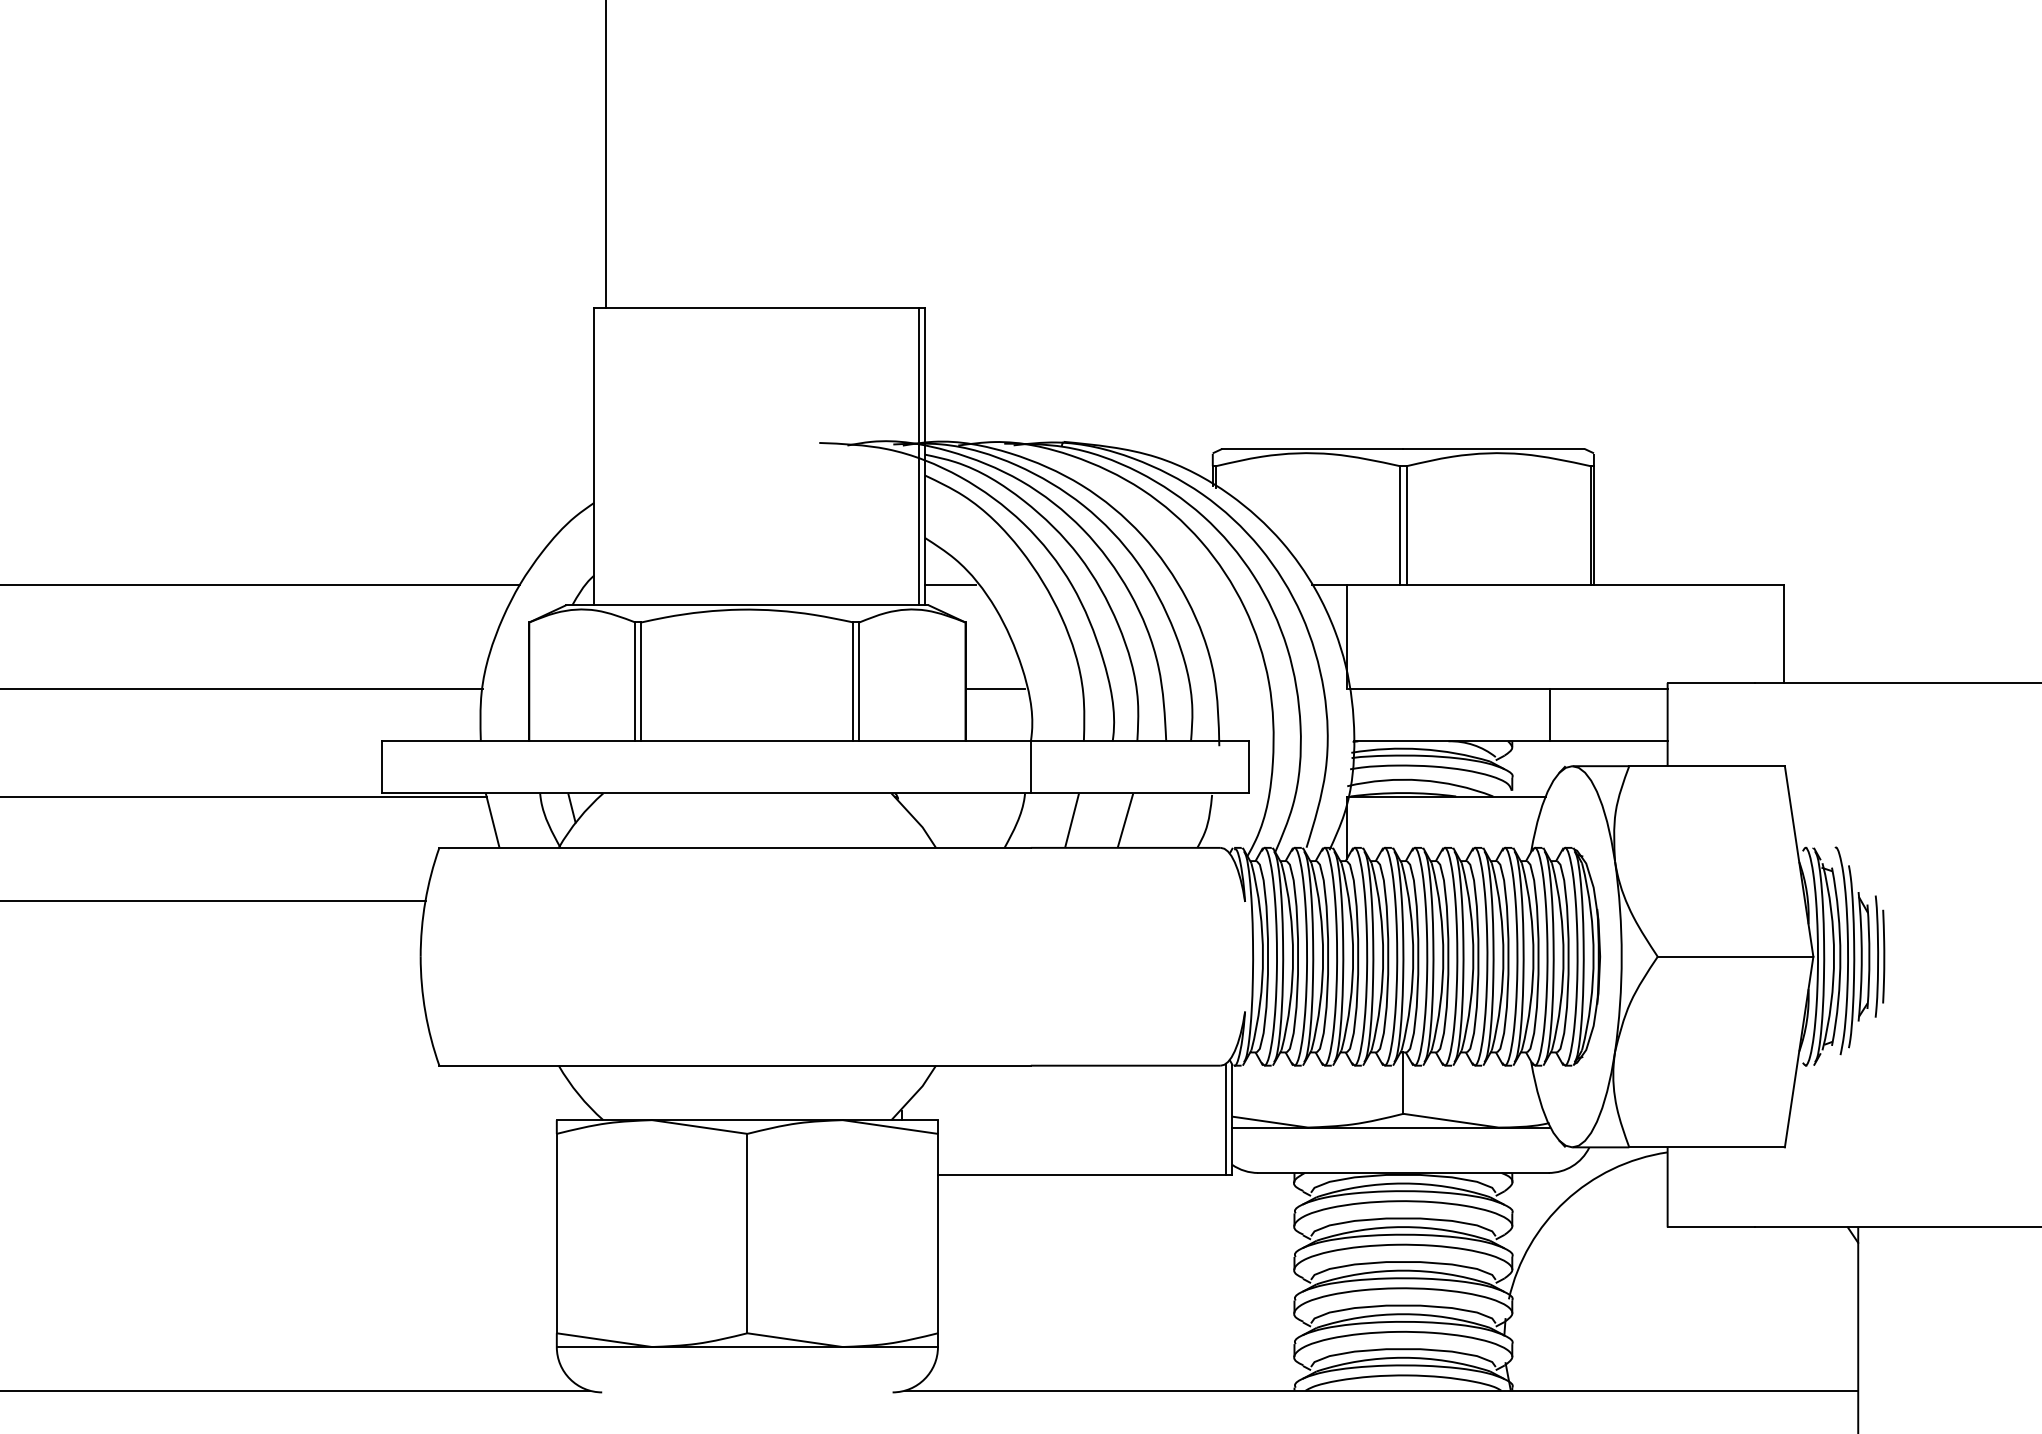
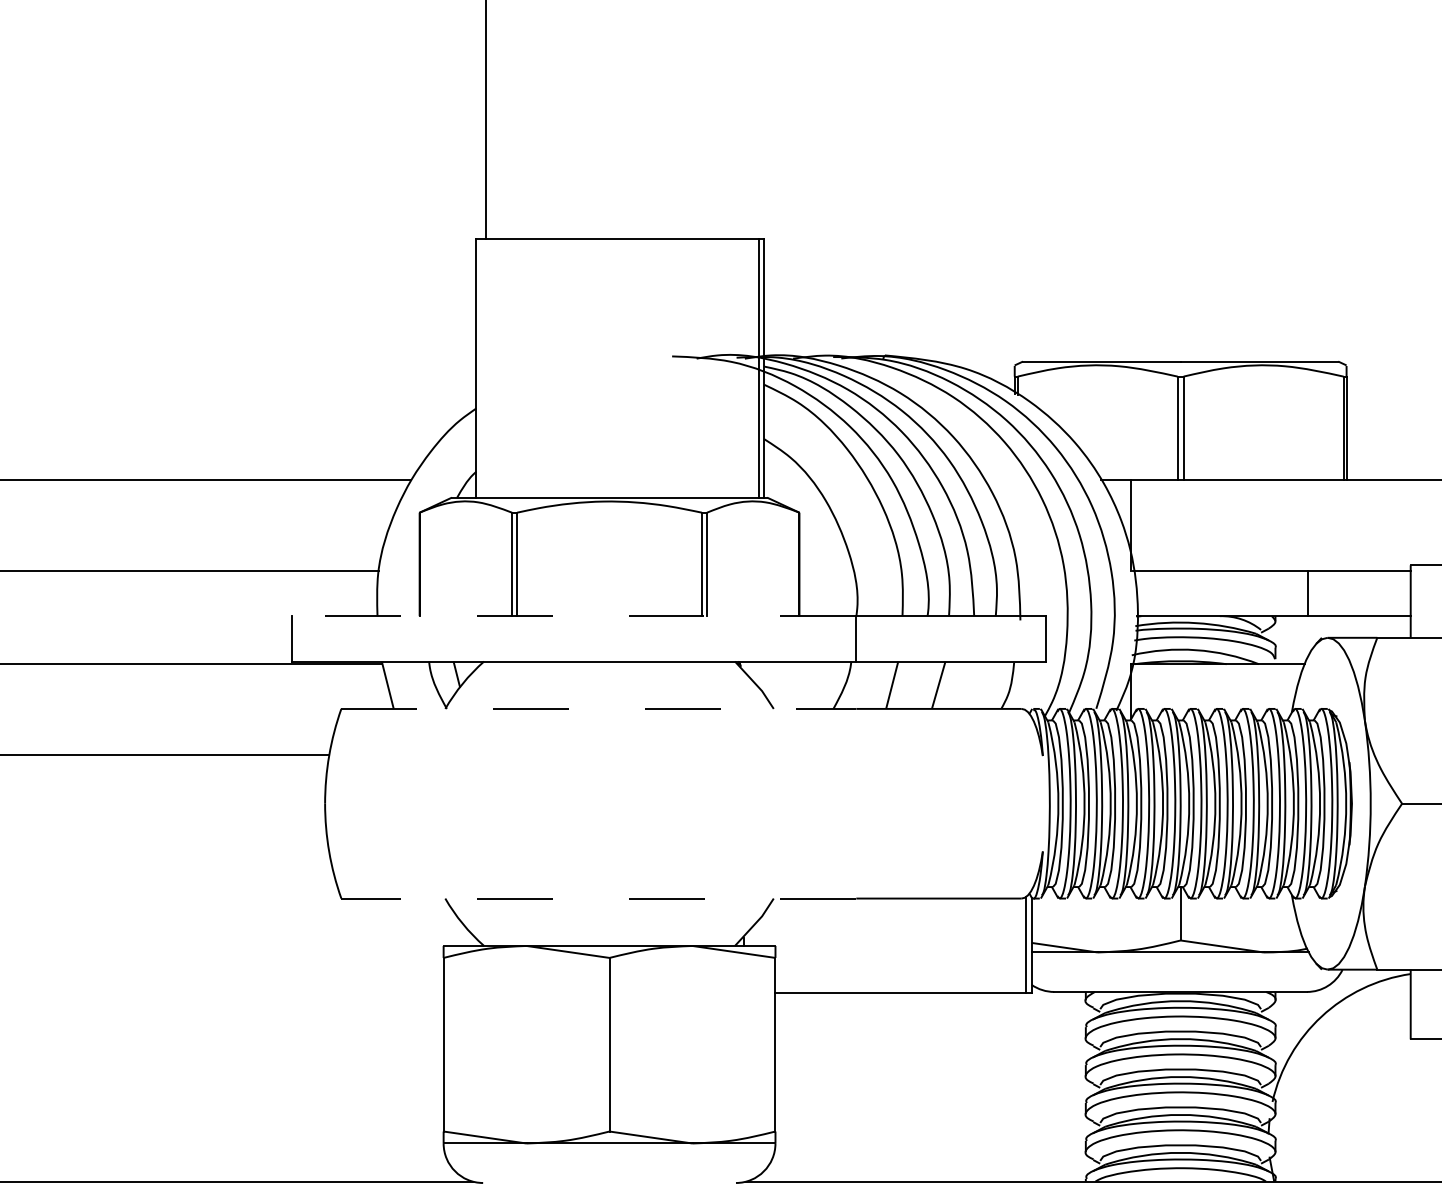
line: (950, 585) -> (786, 480), removed
line: (995, 689) -> (825, 571), removed
line: (705, 741) -> (573, 616), solid -> dashed
line: (735, 847) -> (599, 708), solid -> dashed
line: (735, 1065) -> (599, 898), solid -> dashed

